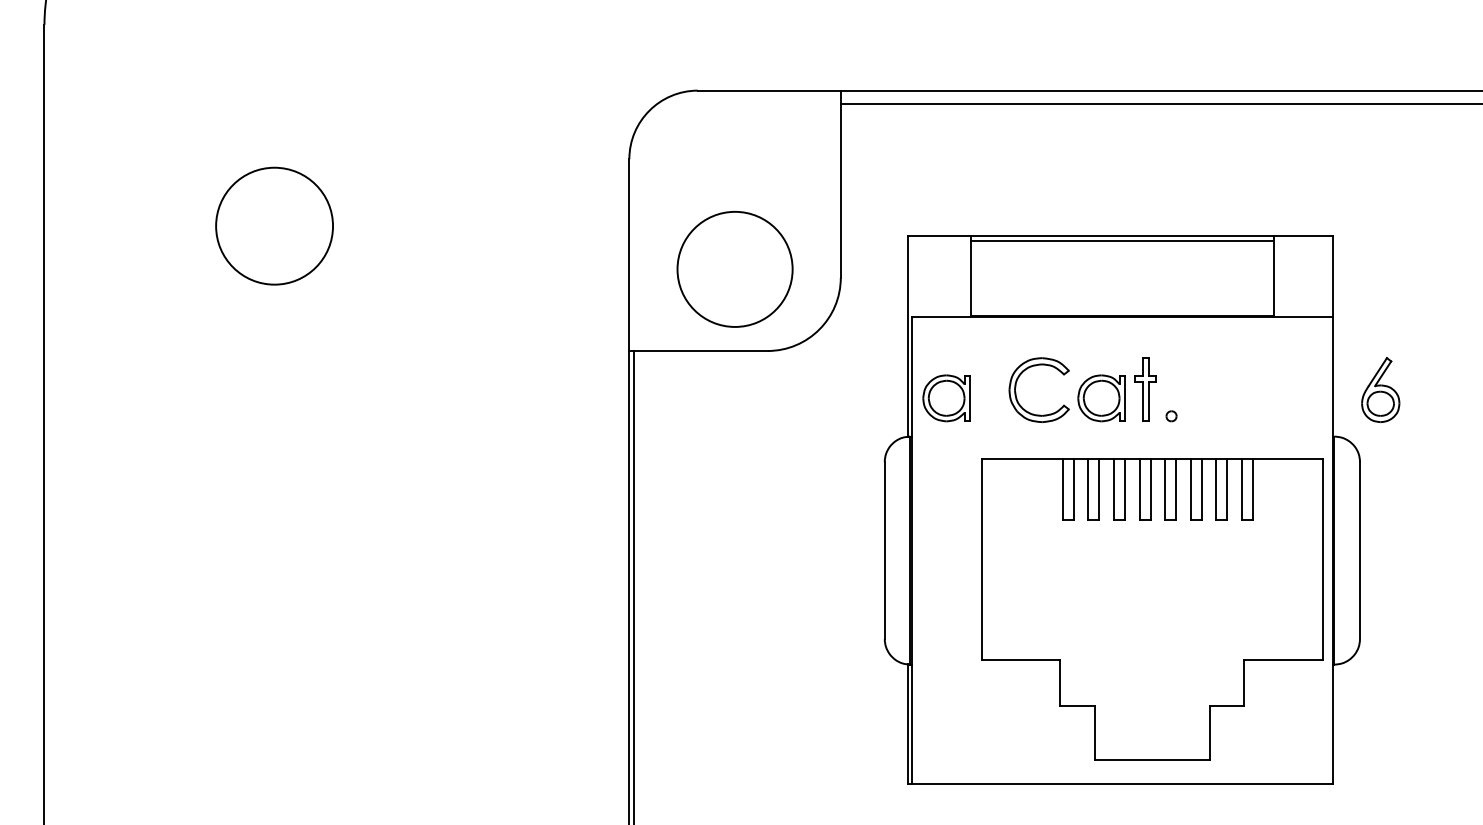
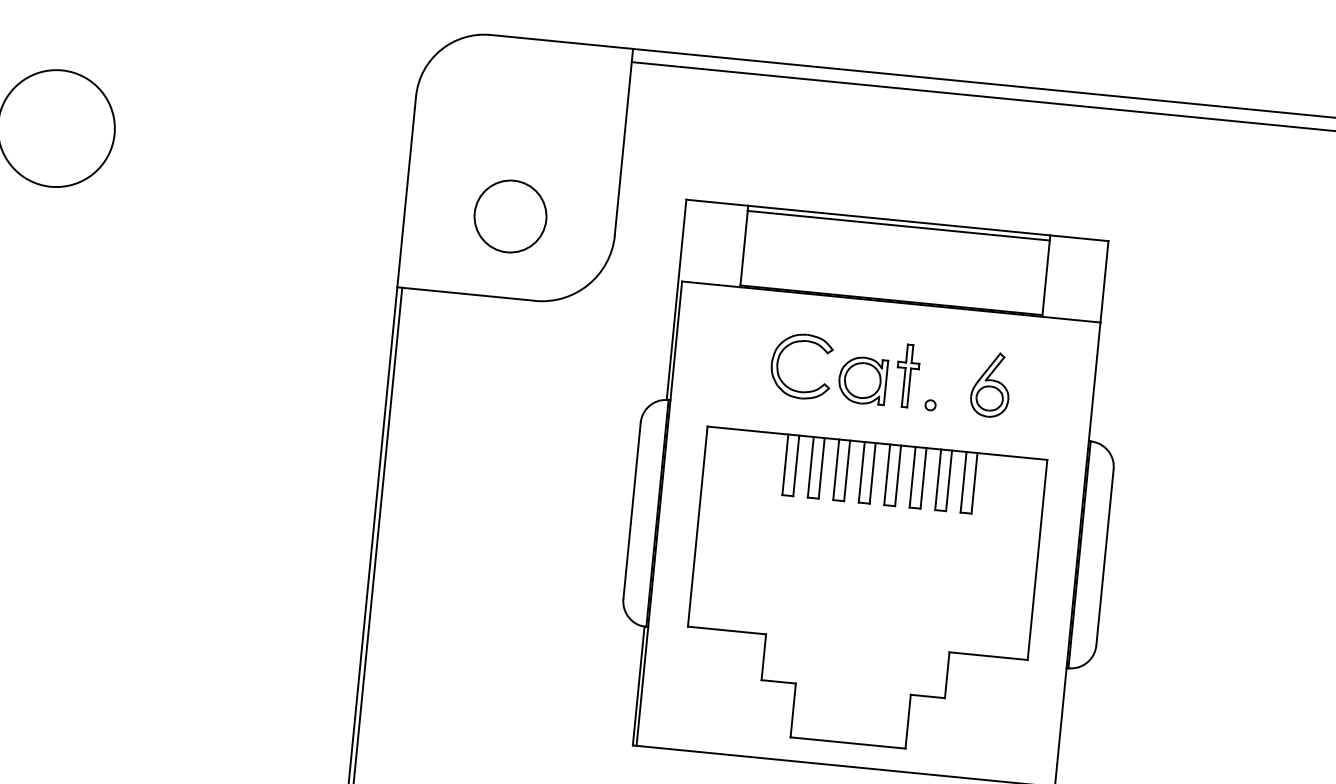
circle: (735, 269) -> (510, 216), size x0.62
part: (1380, 389) -> (990, 384), moved
part: (946, 398) -> (708, 365), removed
part: (1152, 609) -> (862, 592), moved

